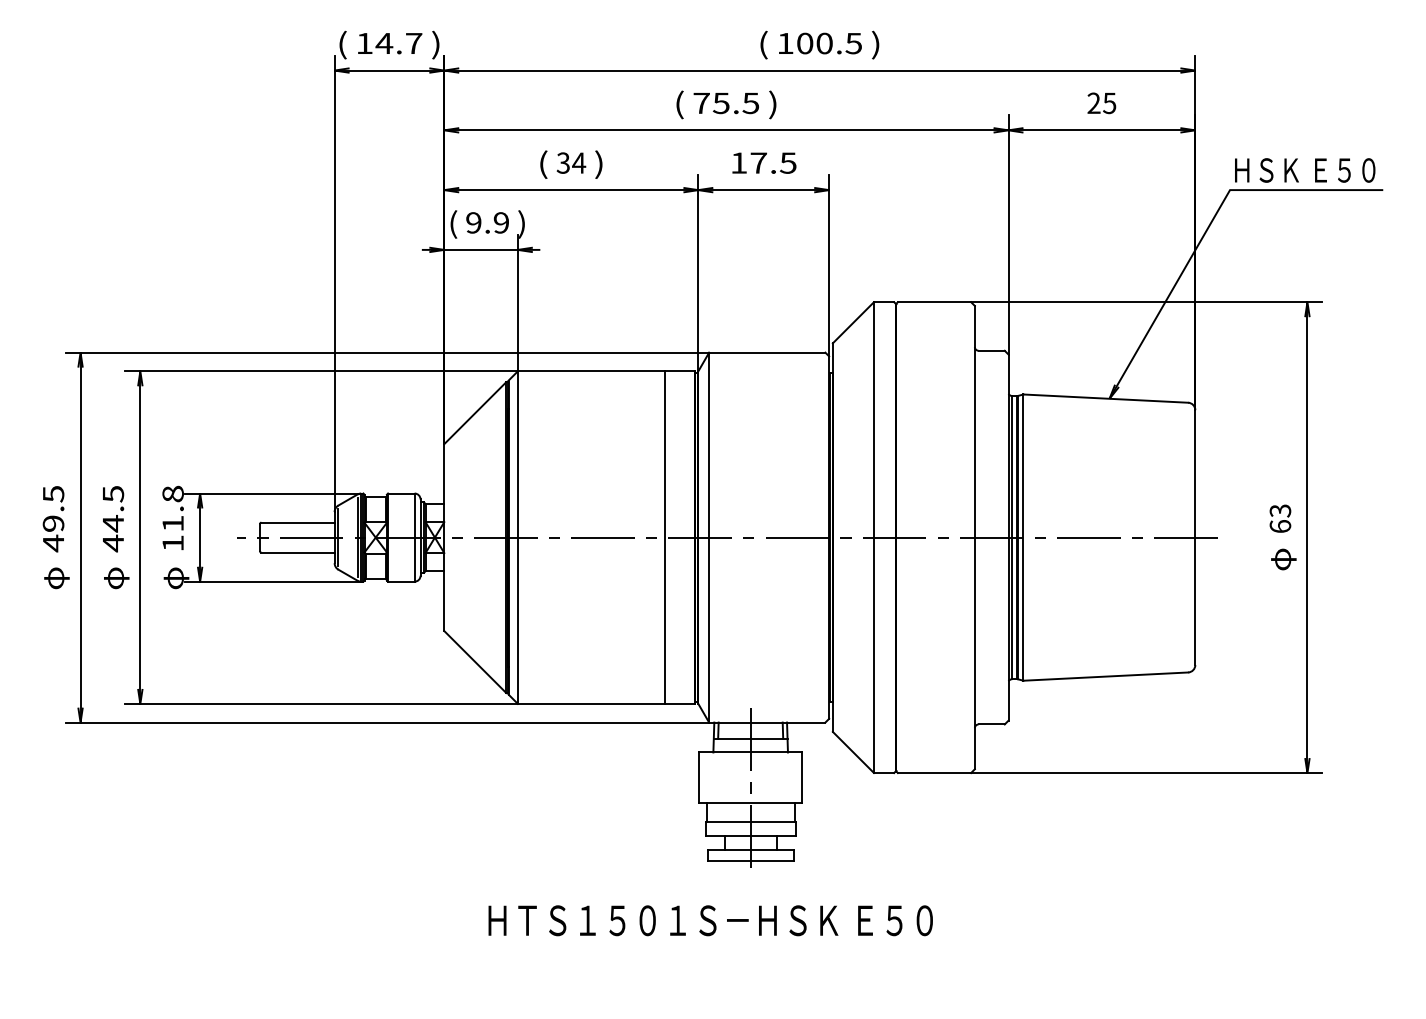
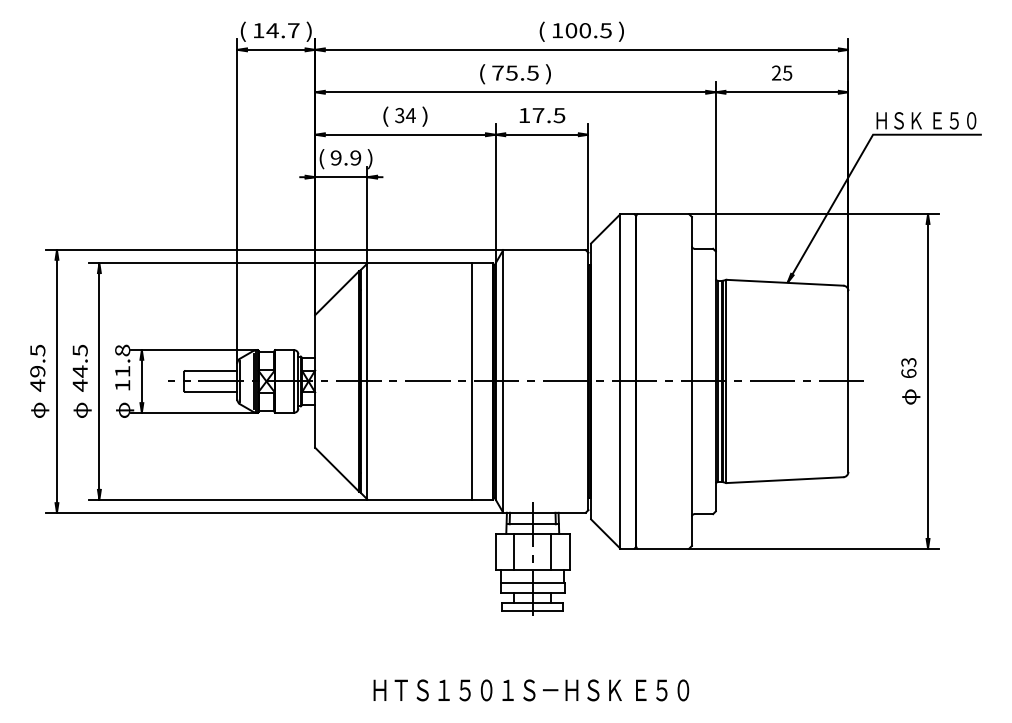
line: (724, 777) -> (514, 551), added
line: (776, 777) -> (551, 551), added
text: (710, 920) -> (531, 690), moved

